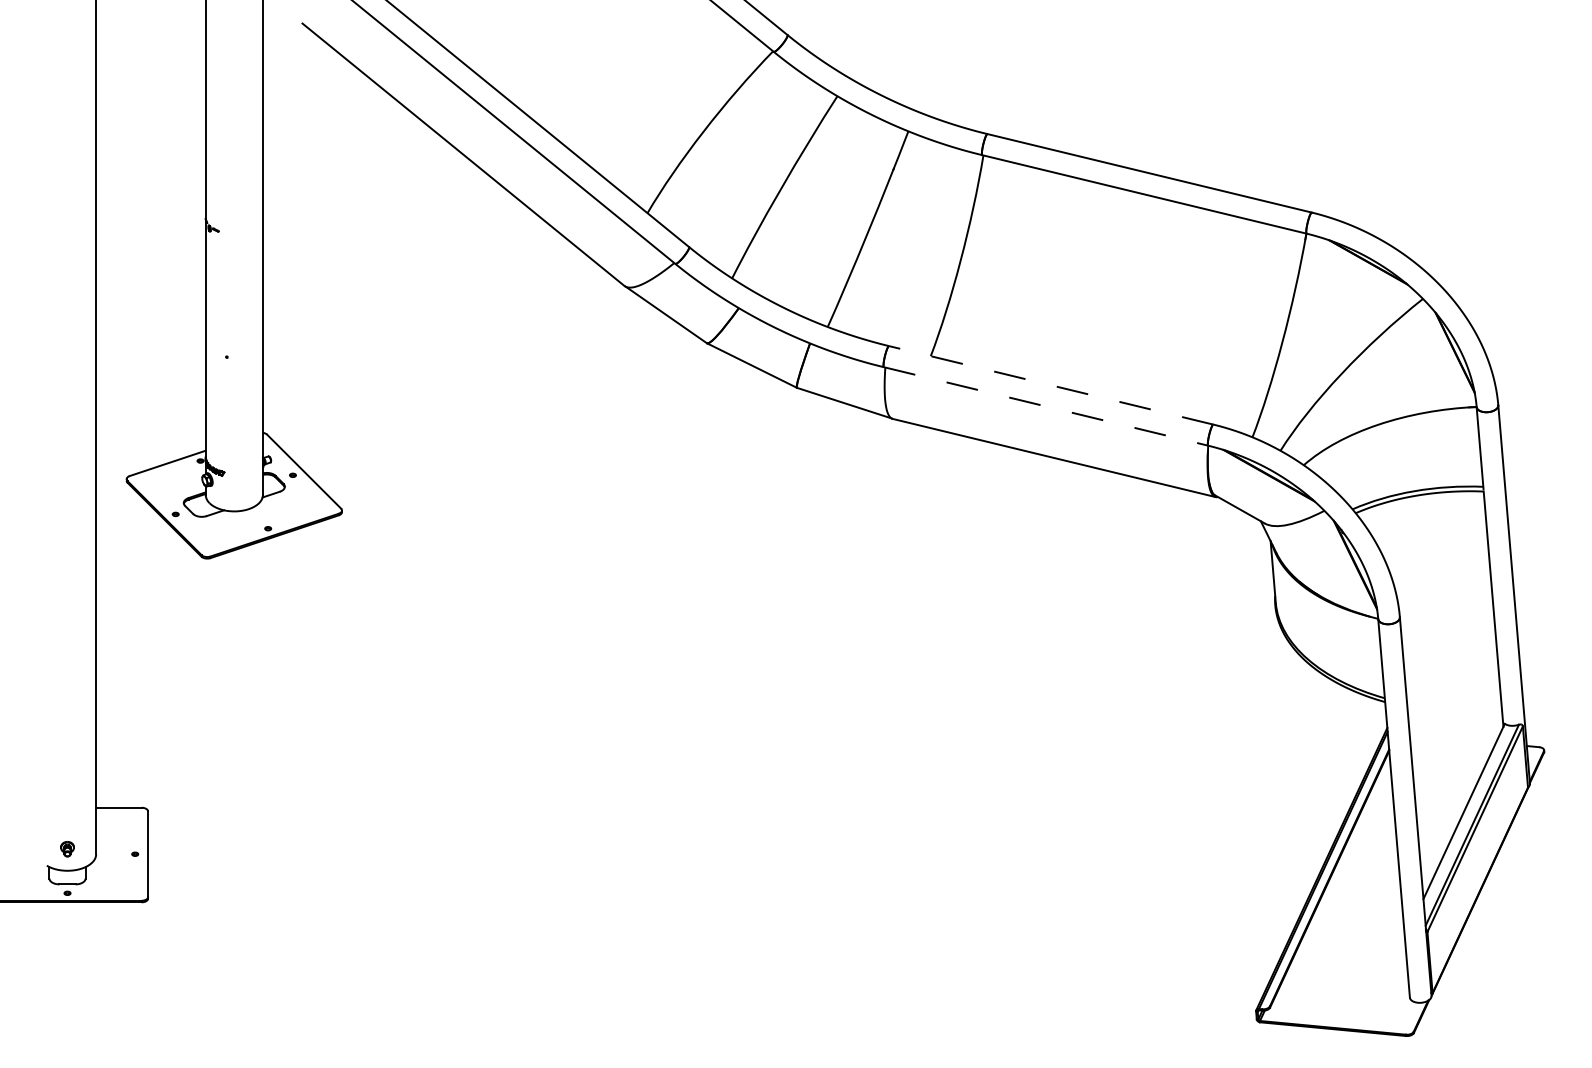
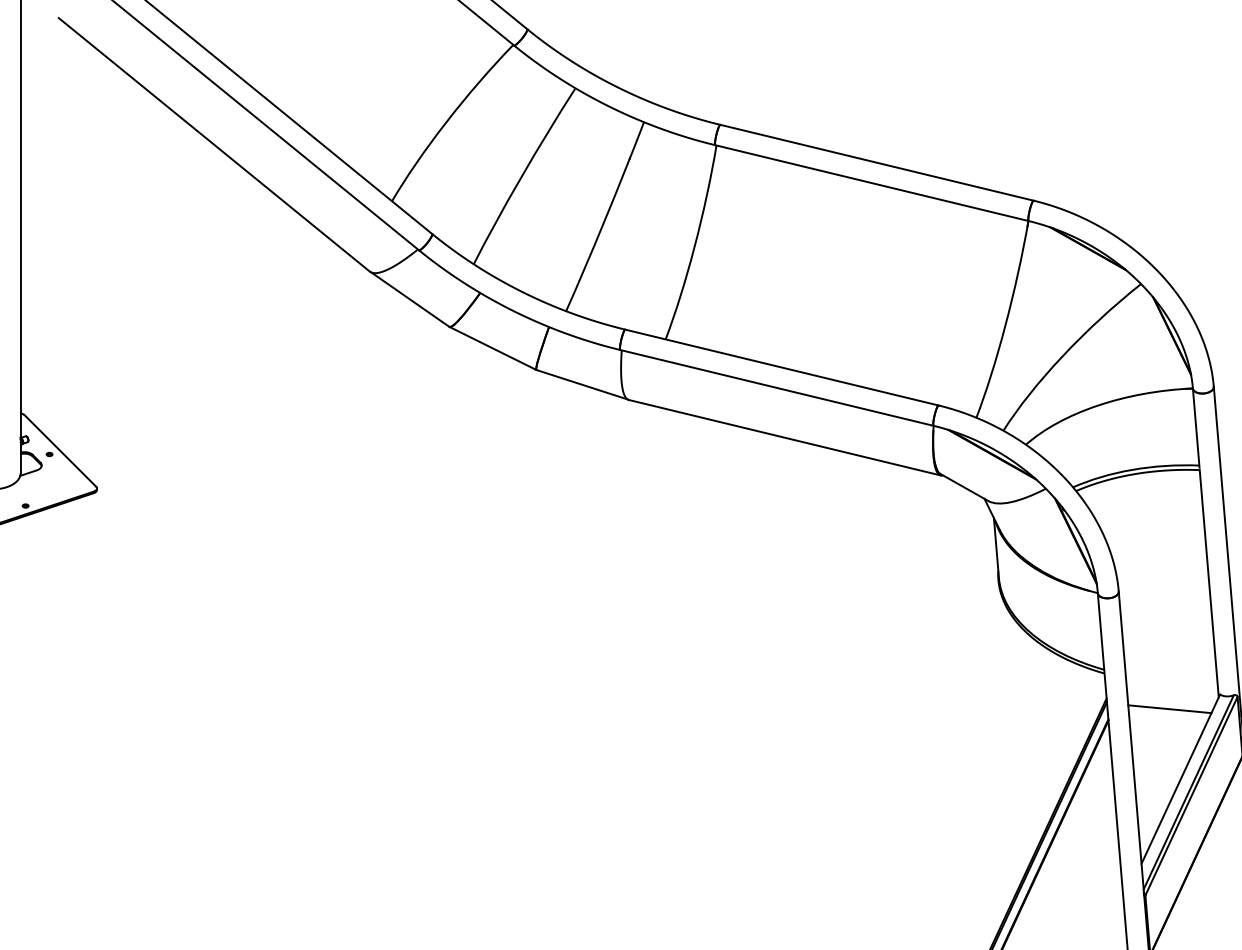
line: (1051, 385) -> (782, 367), dashed -> solid
line: (1046, 406) -> (777, 387), dashed -> solid
line: (1452, 739) -> (1169, 709), added

